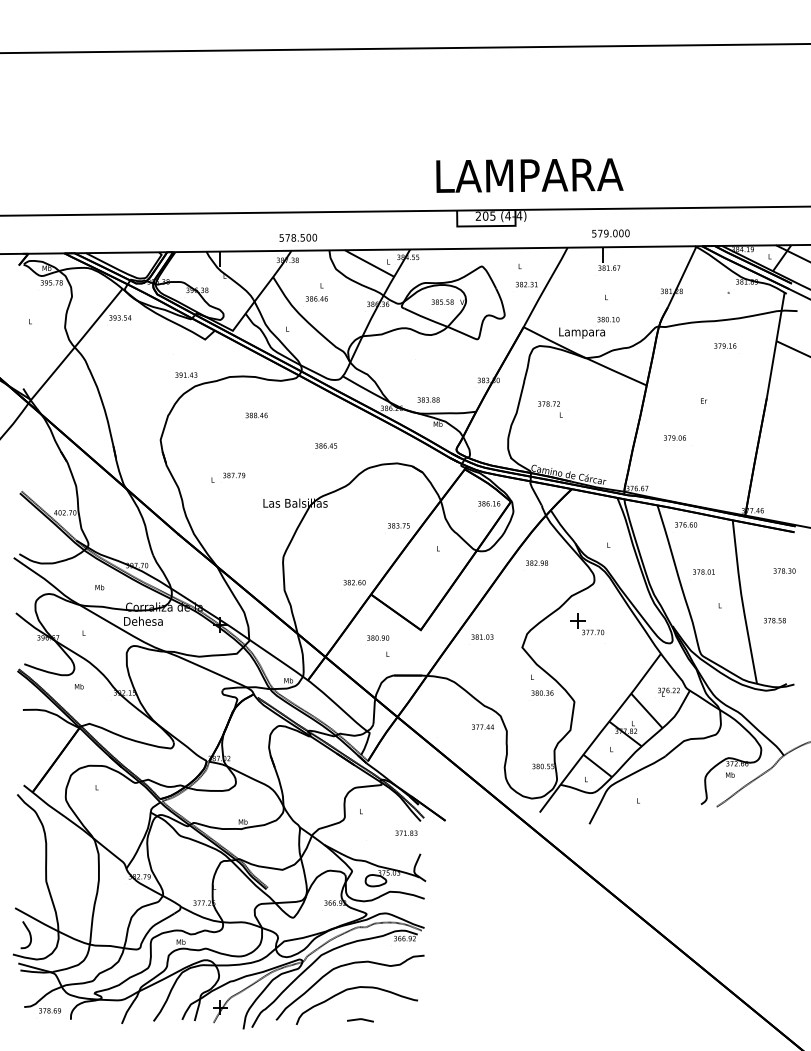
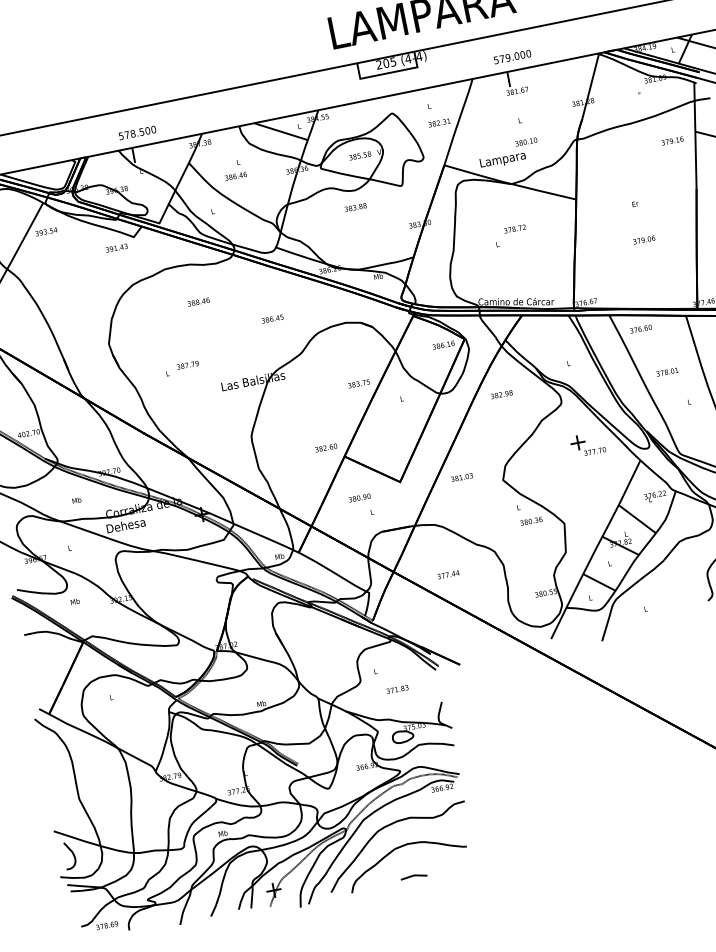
text: (298, 237) -> (137, 132), moved
text: (725, 345) -> (672, 140), moved
text: (186, 374) -> (116, 247), moved
text: (428, 399) -> (355, 207), moved
text: (548, 403) -> (514, 228), moved
text: (674, 437) -> (643, 239), moved
part: (587, 624) -> (588, 444), moved
text: (482, 726) -> (447, 574), moved
text: (406, 832) -> (397, 688), moved

